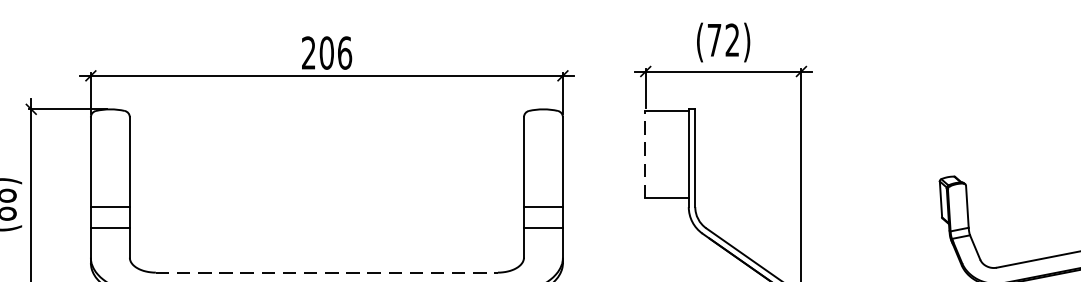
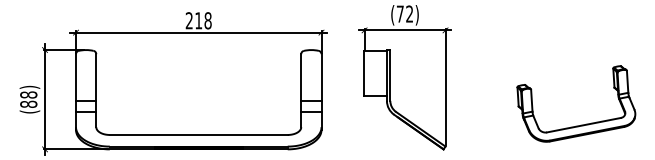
text: (336, 52) -> (203, 20), 206 -> 218
line: (645, 154) -> (364, 73), dashed -> solid
line: (326, 271) -> (198, 134), dashed -> solid

